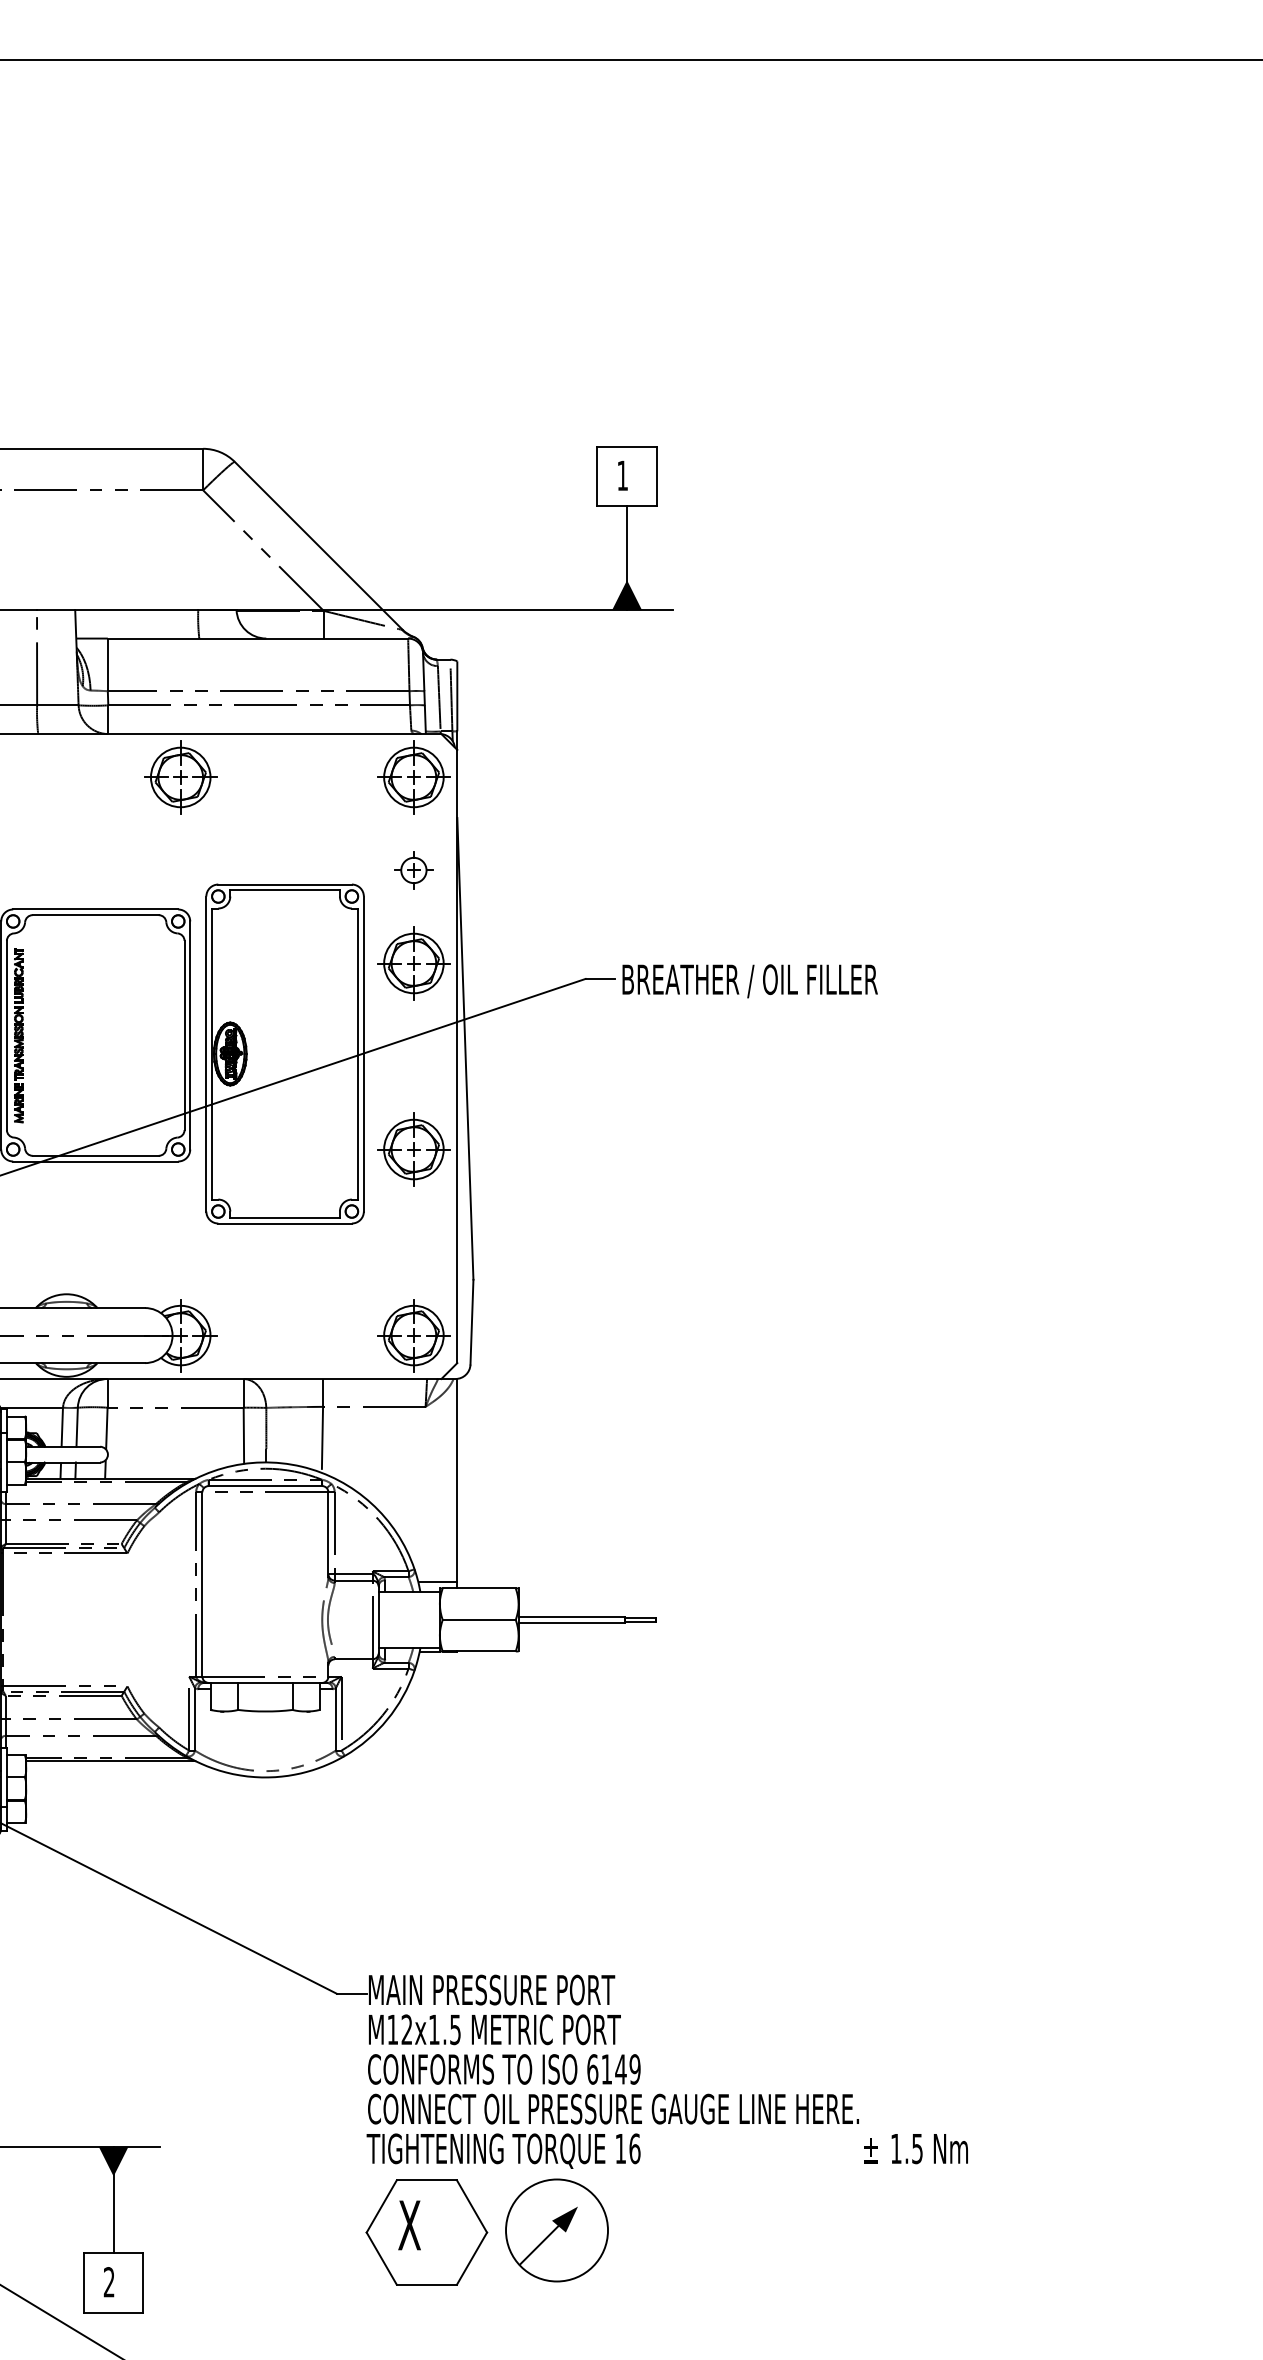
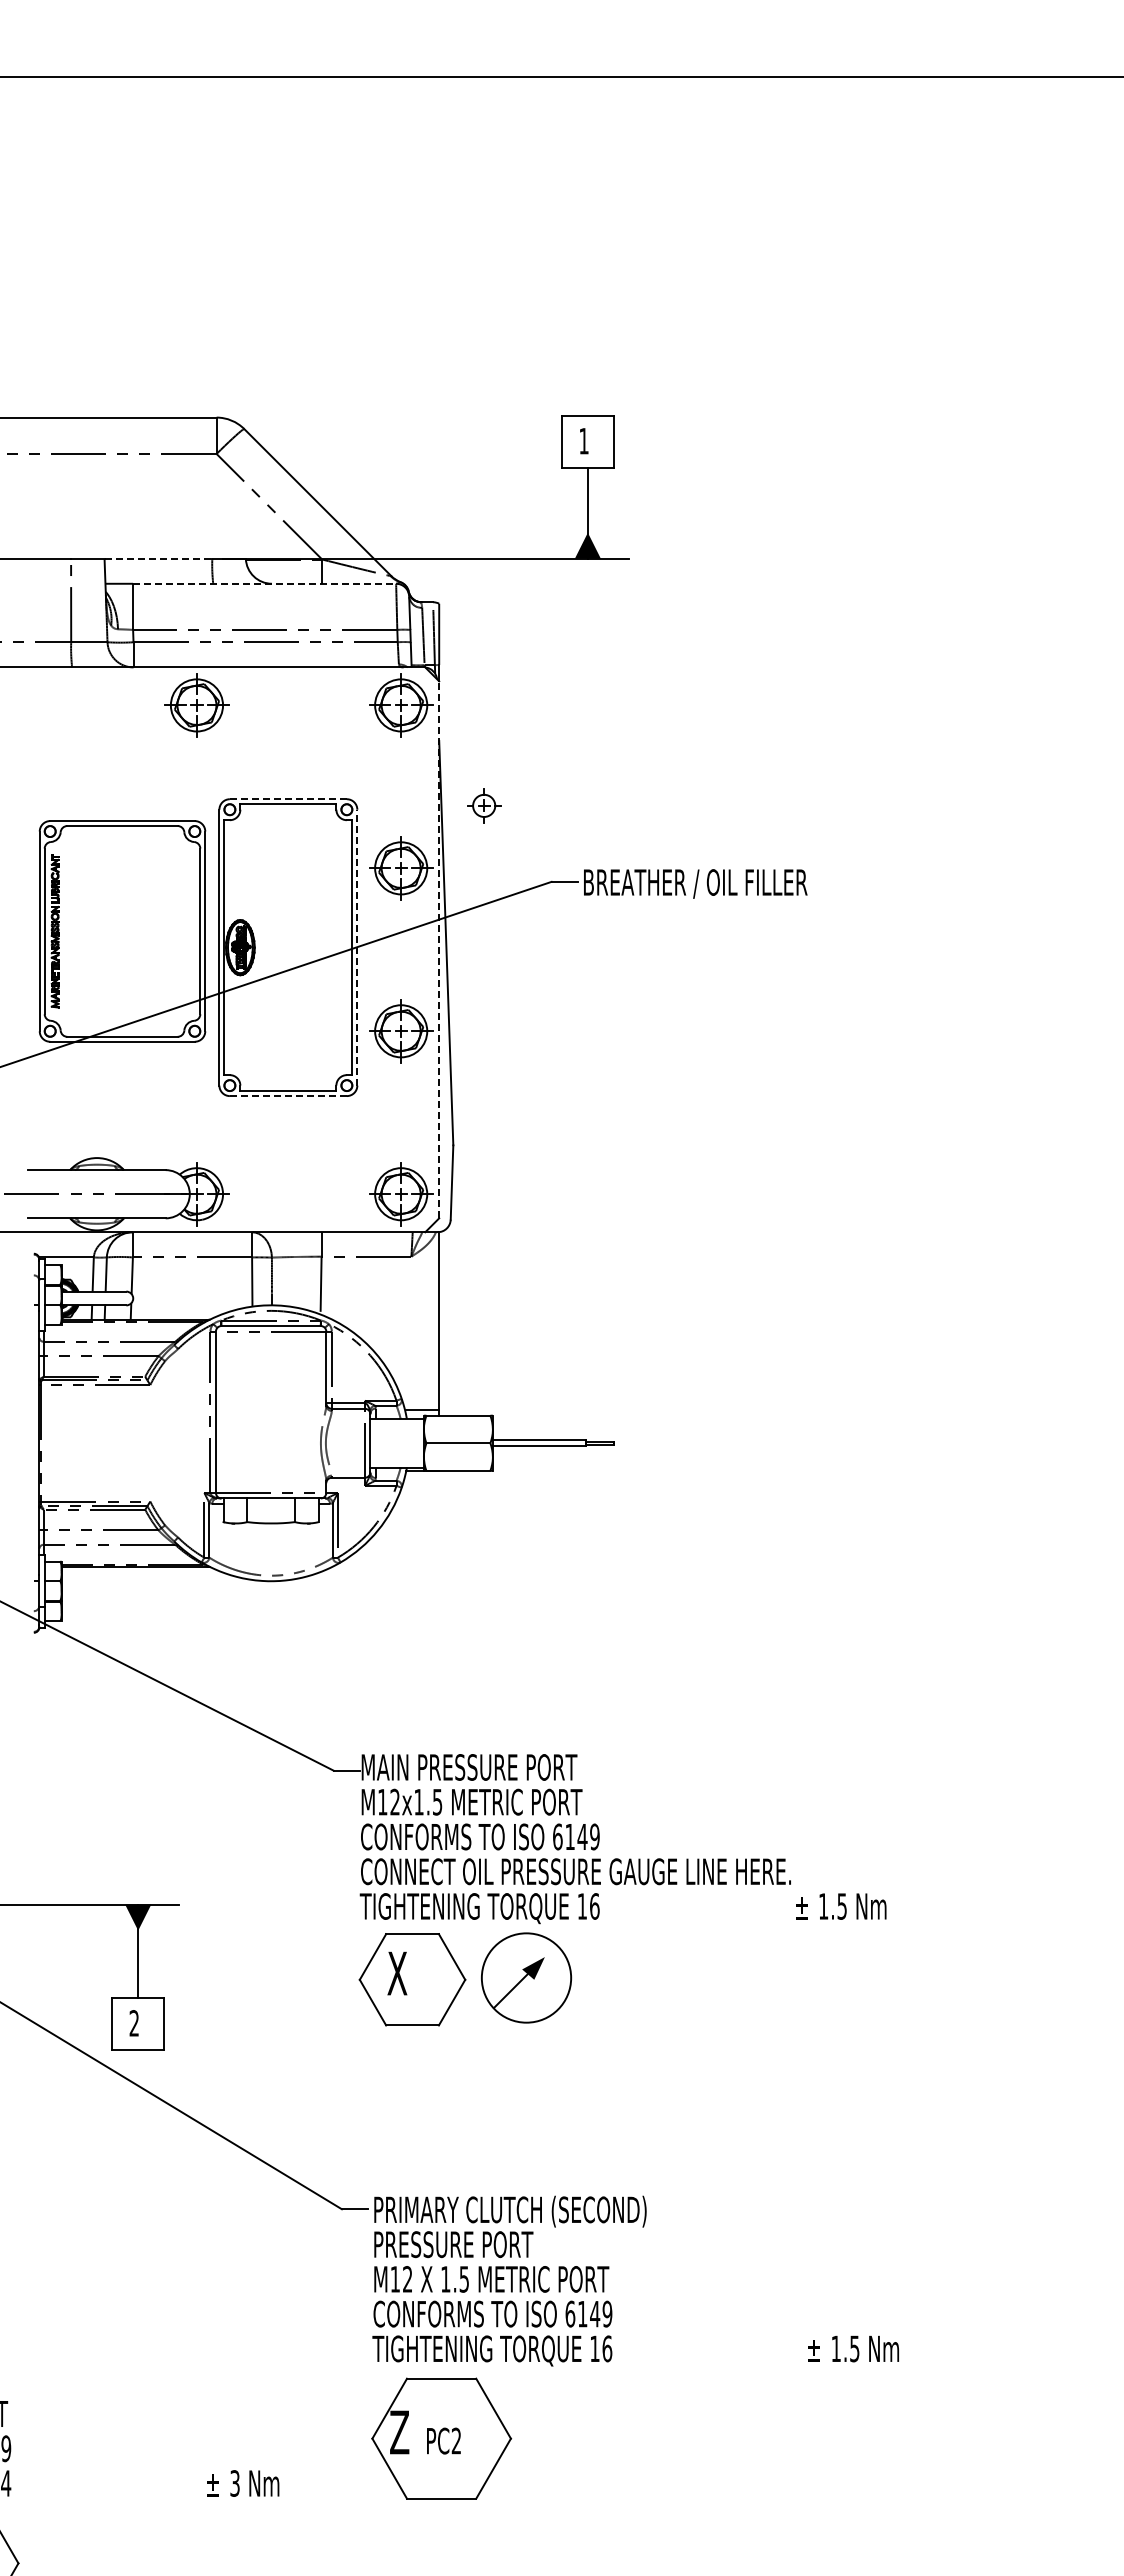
line: (136, 609) -> (158, 558), solid -> dashed
line: (257, 638) -> (264, 583), solid -> dashed
part: (414, 870) -> (484, 805), moved
line: (284, 884) -> (287, 799), solid -> dashed
line: (364, 1053) -> (357, 947), solid -> dashed
line: (457, 1056) -> (439, 949), solid -> dashed
line: (285, 1223) -> (288, 1096), solid -> dashed

